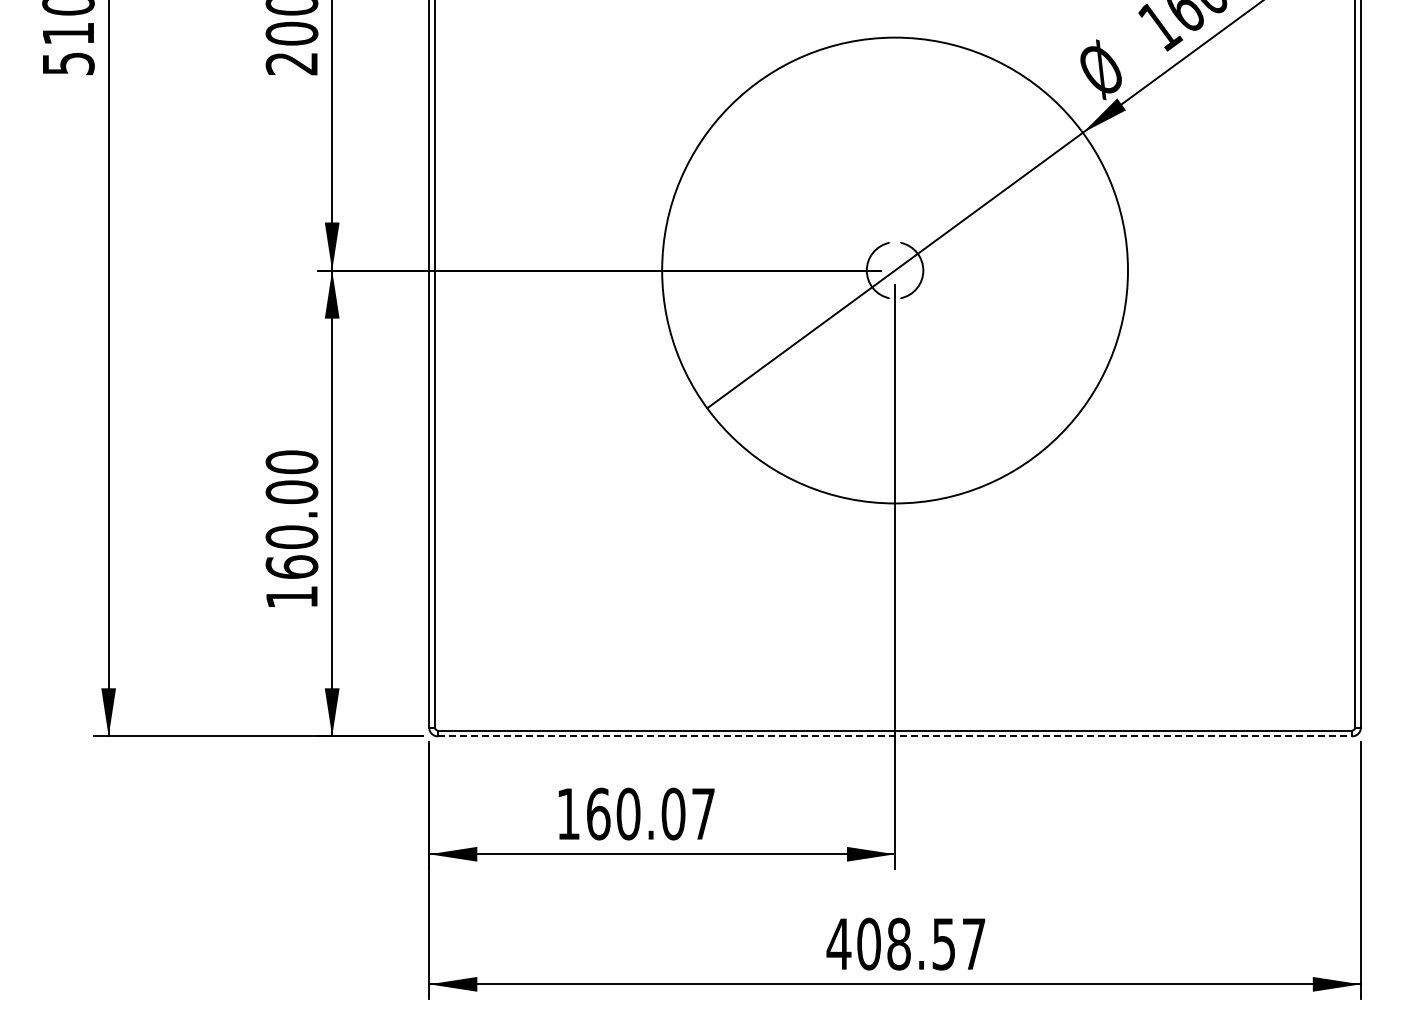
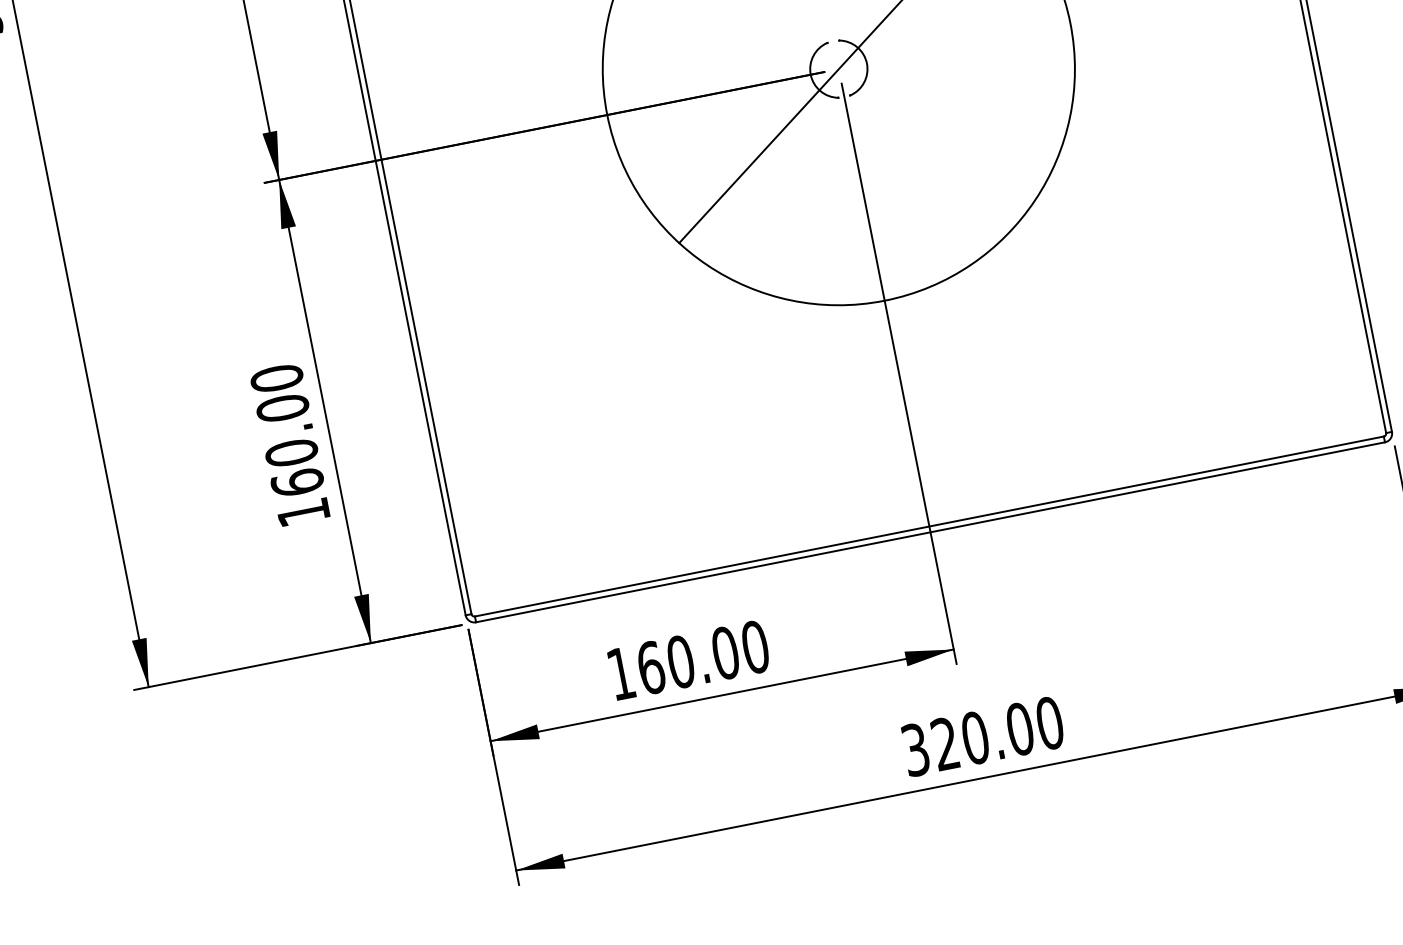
line: (895, 736) -> (930, 532), dashed -> solid
text: (703, 813) -> (755, 646), 160.07 -> 160.00
text: (905, 943) -> (981, 736), 408.57 -> 320.00

